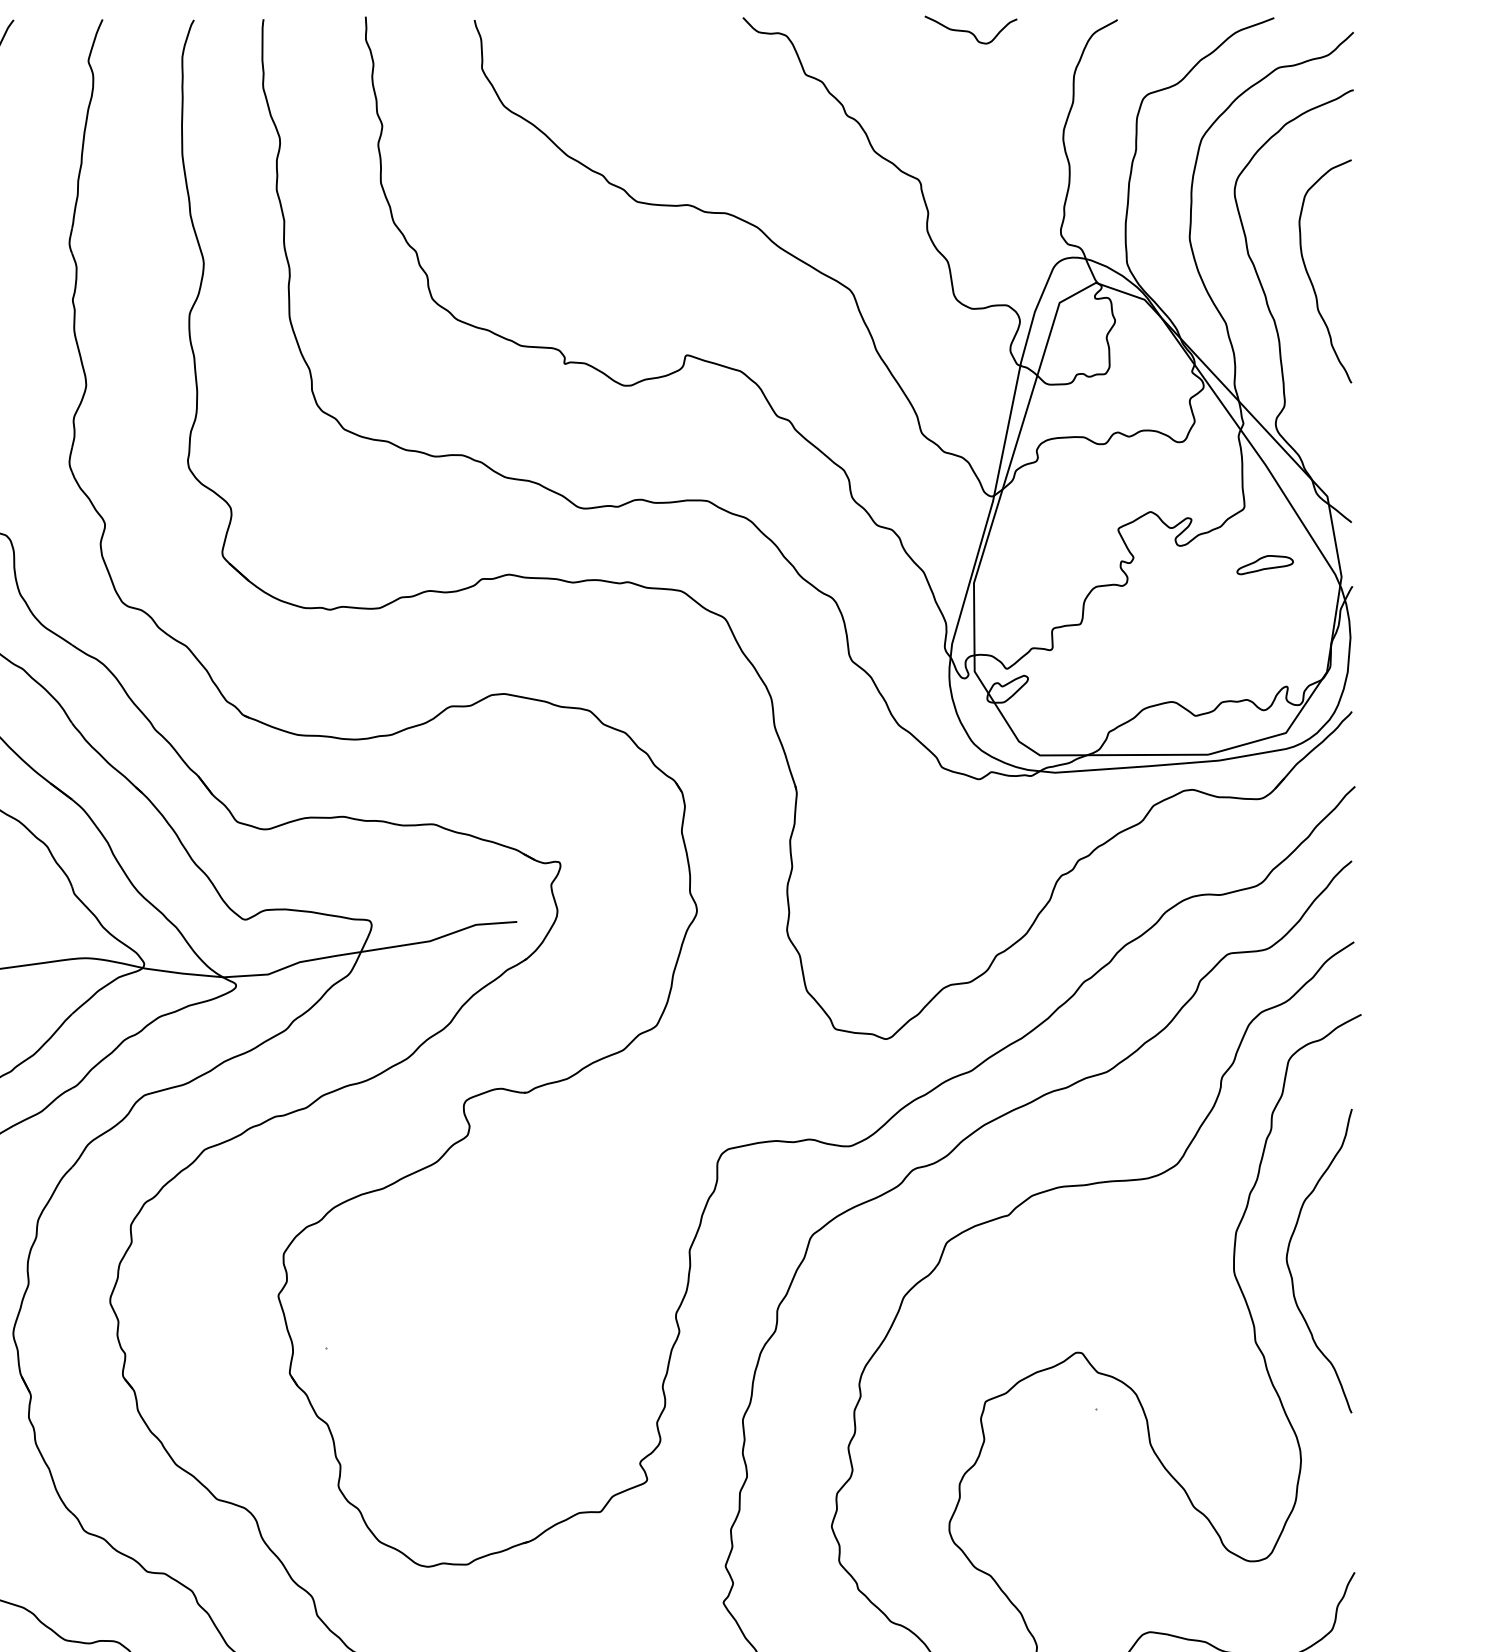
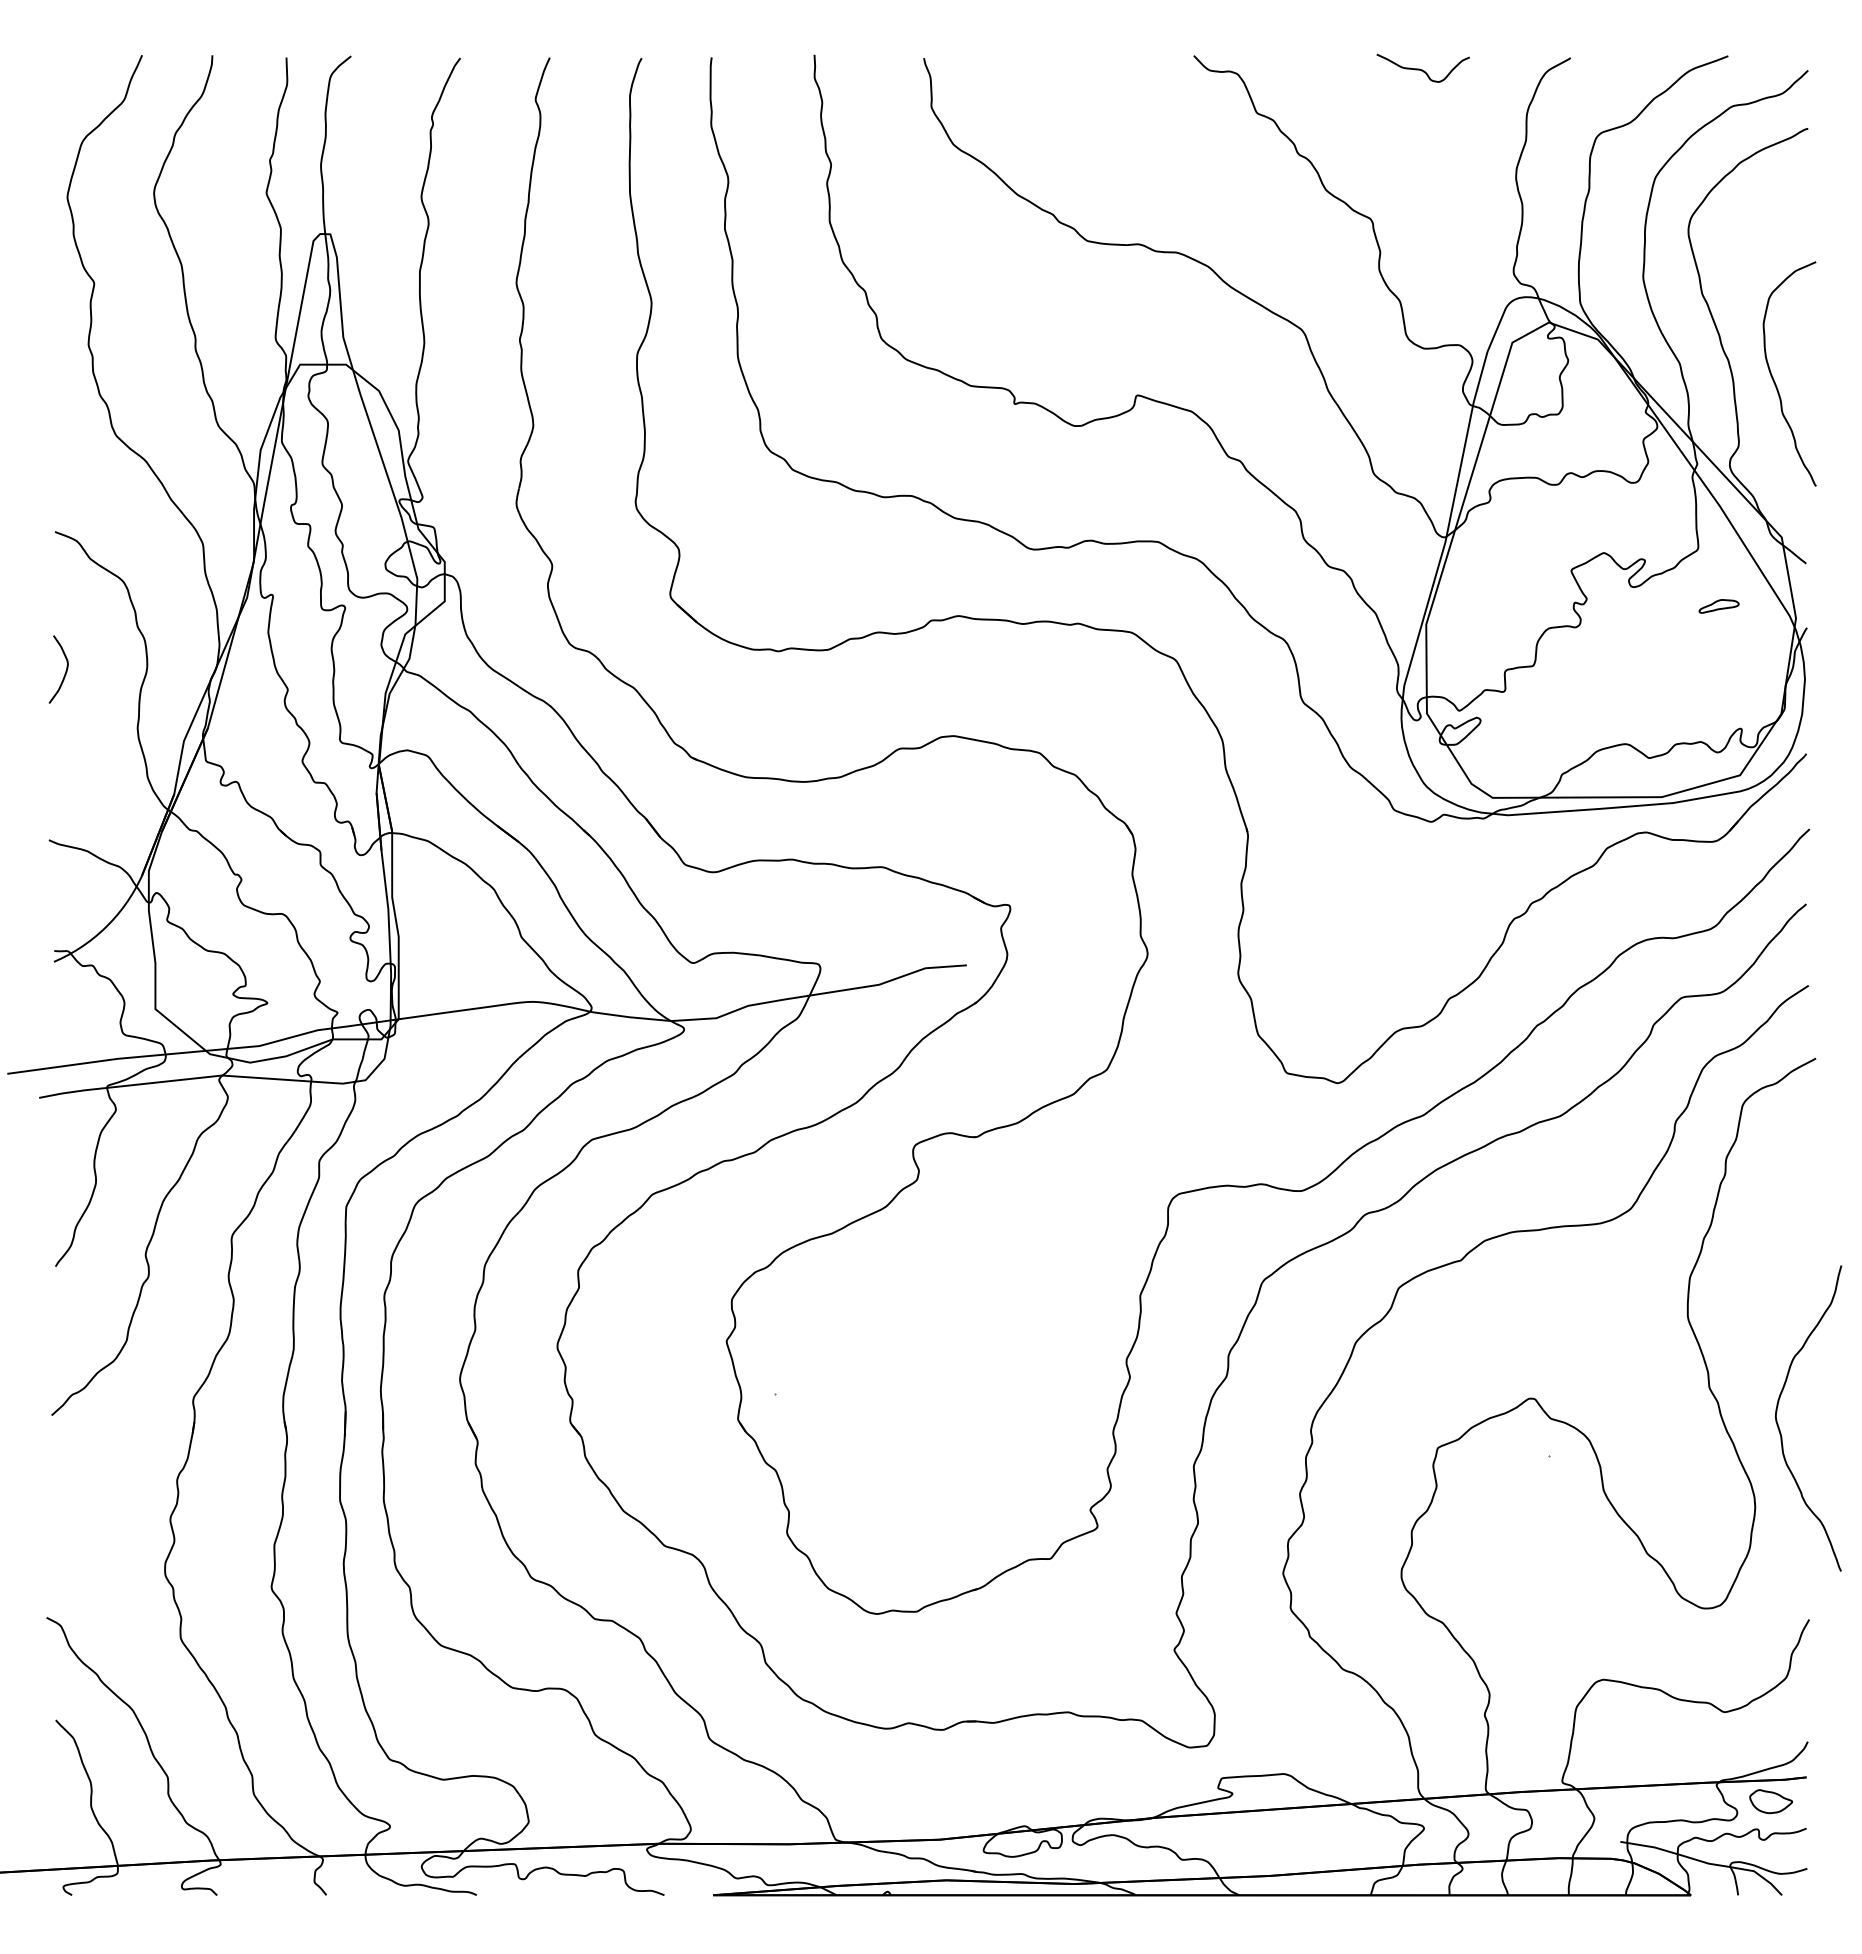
curve: (1310, 276) -> (1774, 379), moved
part: (1264, 565) -> (1718, 606), size x0.7
curve: (1290, 1269) -> (1779, 1426), moved

